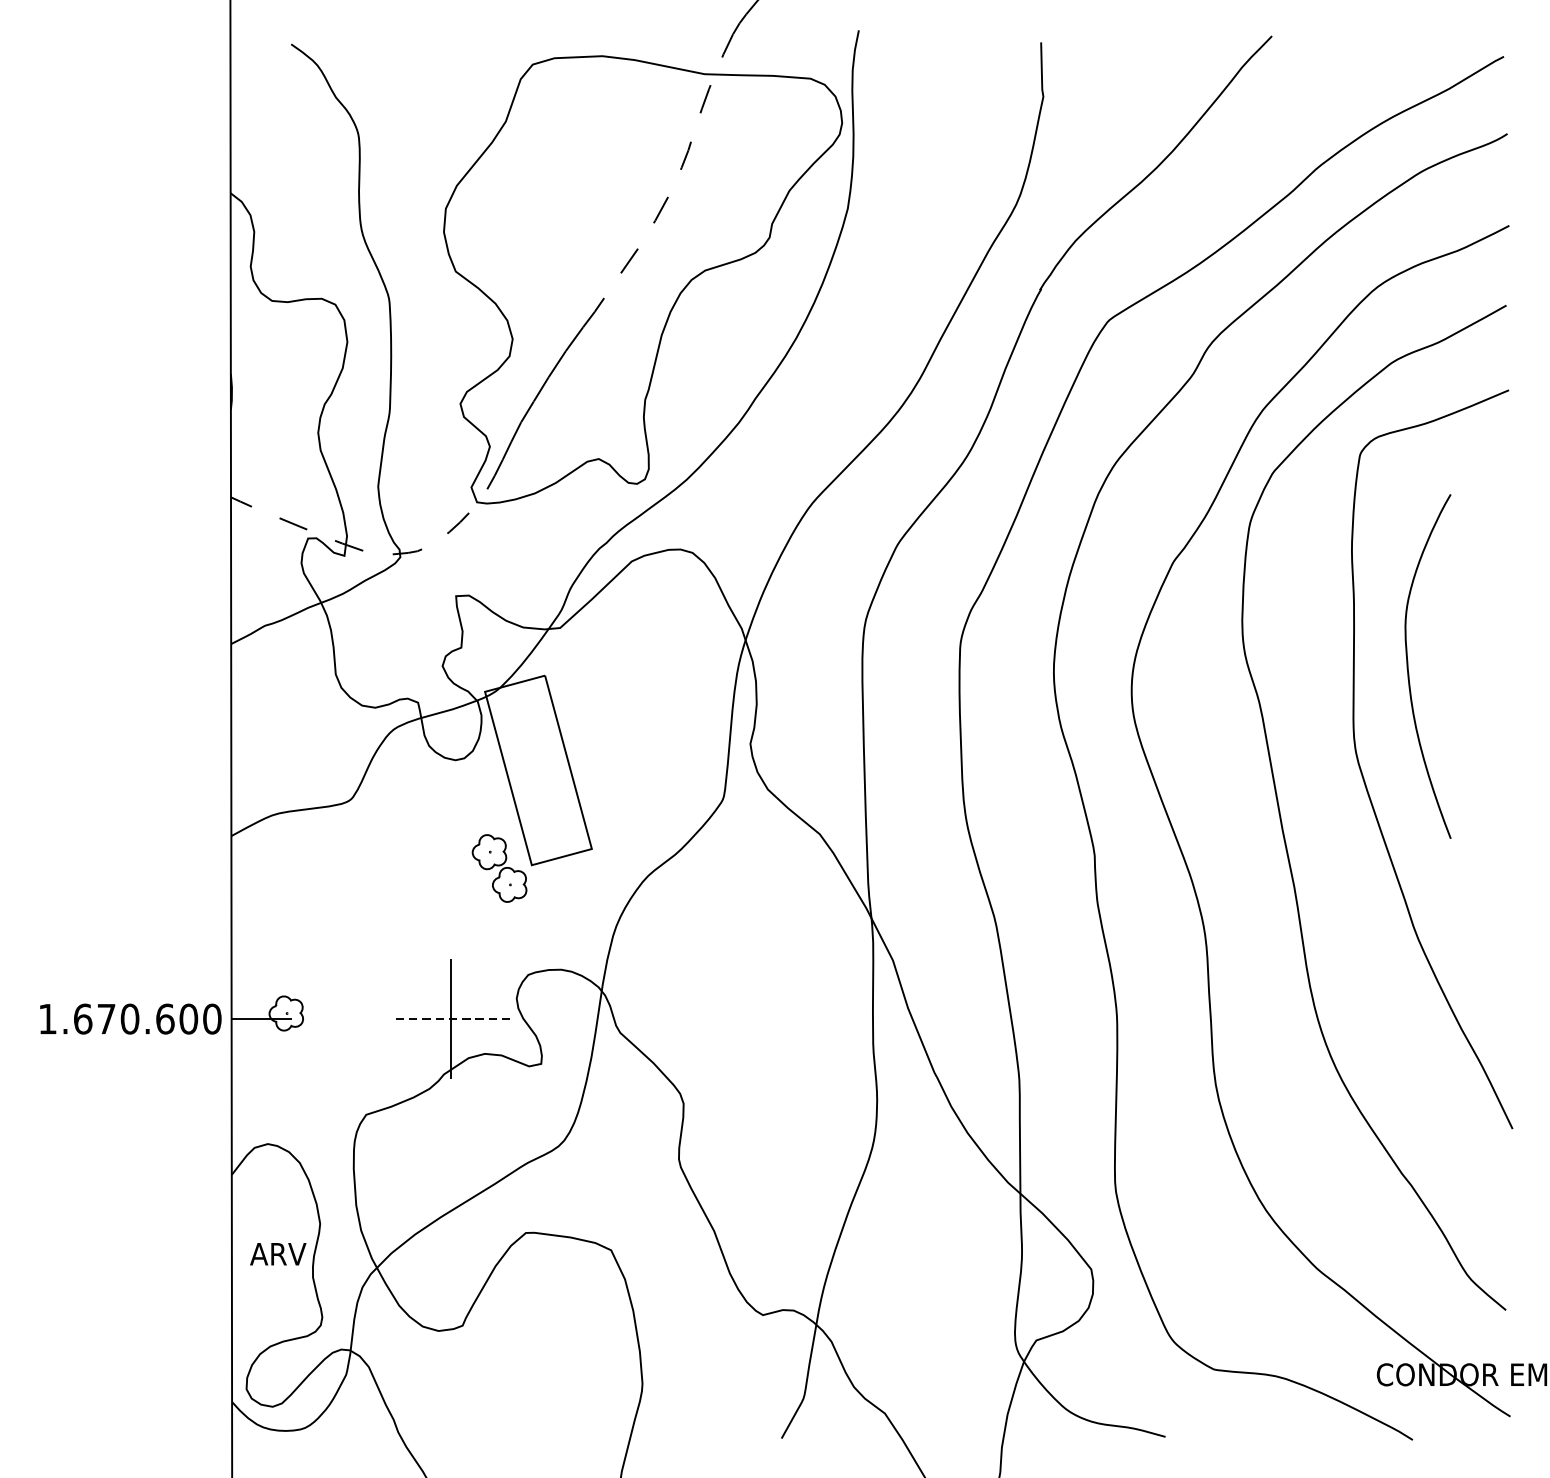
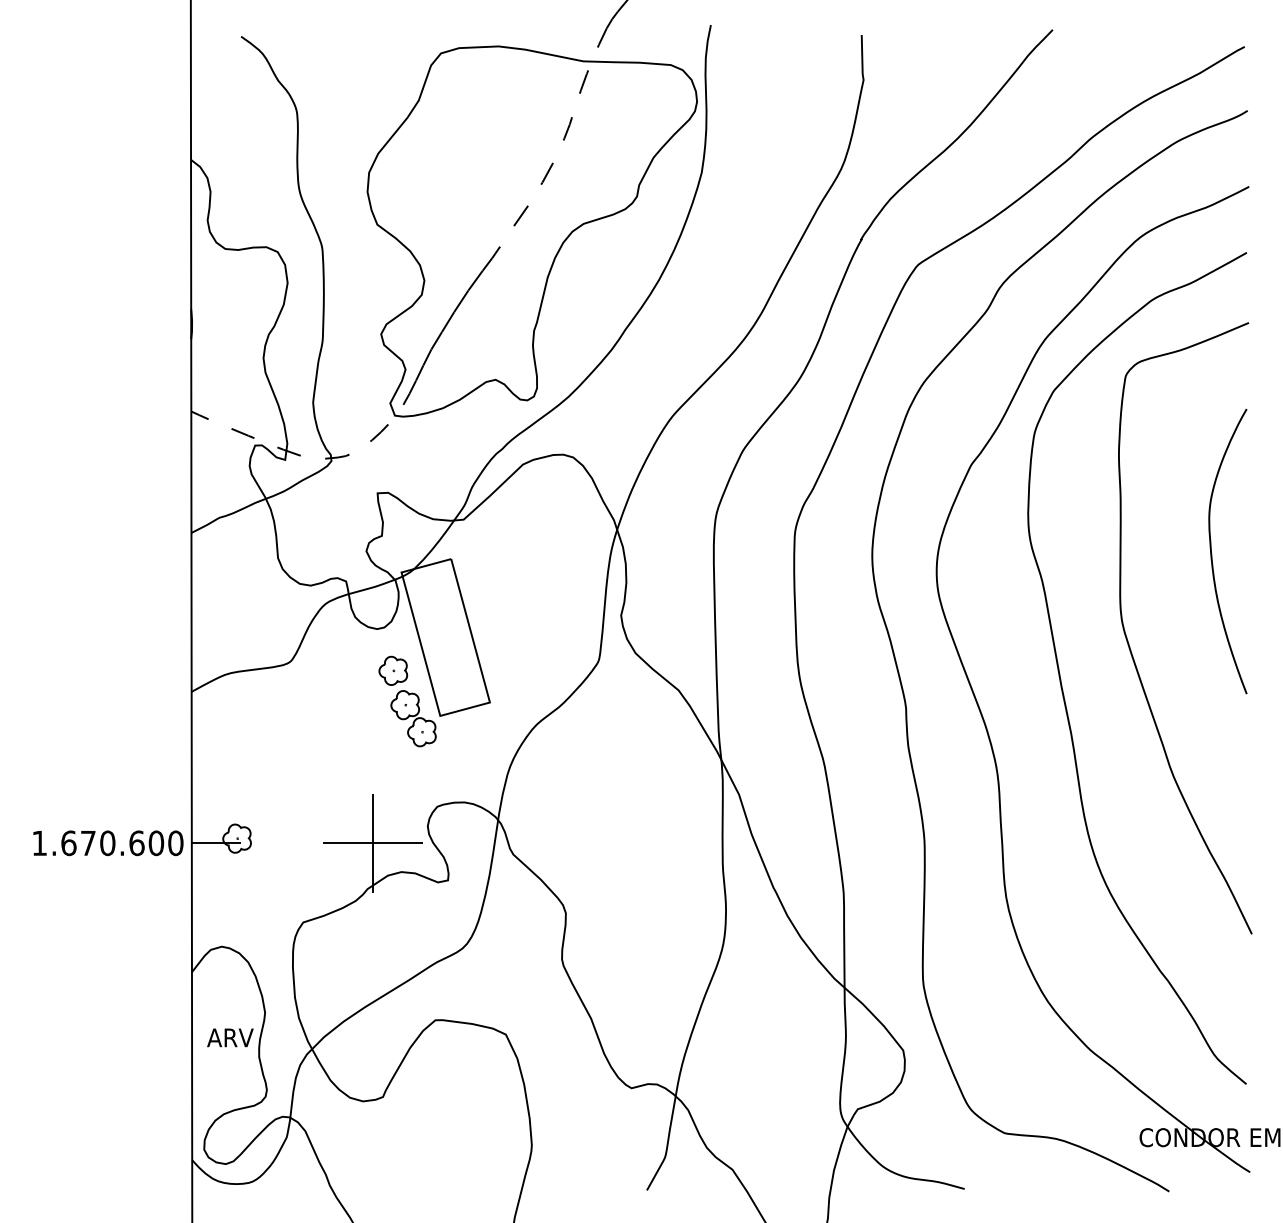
curve: (1409, 668) -> (1212, 553), moved
part: (475, 810) -> (393, 670), added
line: (451, 1019) -> (373, 843), dashed -> solid

